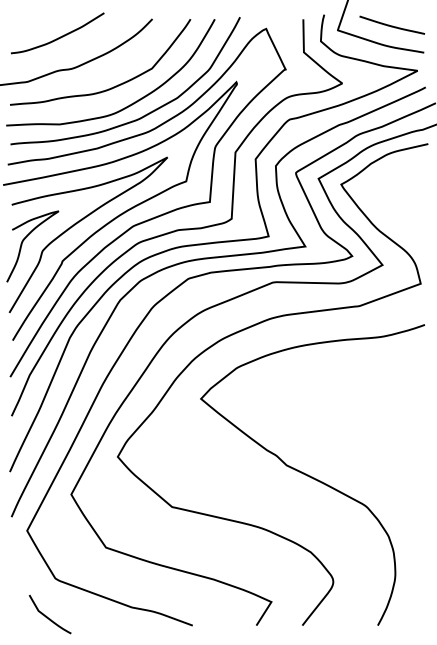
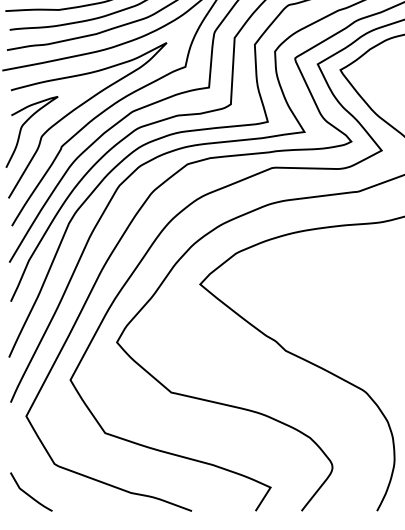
curve: (47, 616) -> (28, 494), moved

